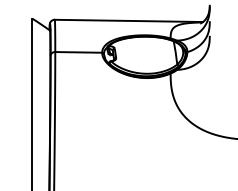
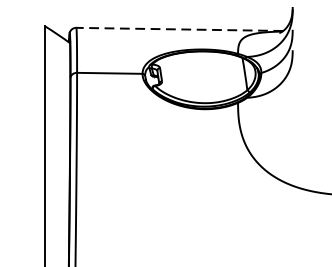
line: (128, 20) -> (179, 28), solid -> dashed

